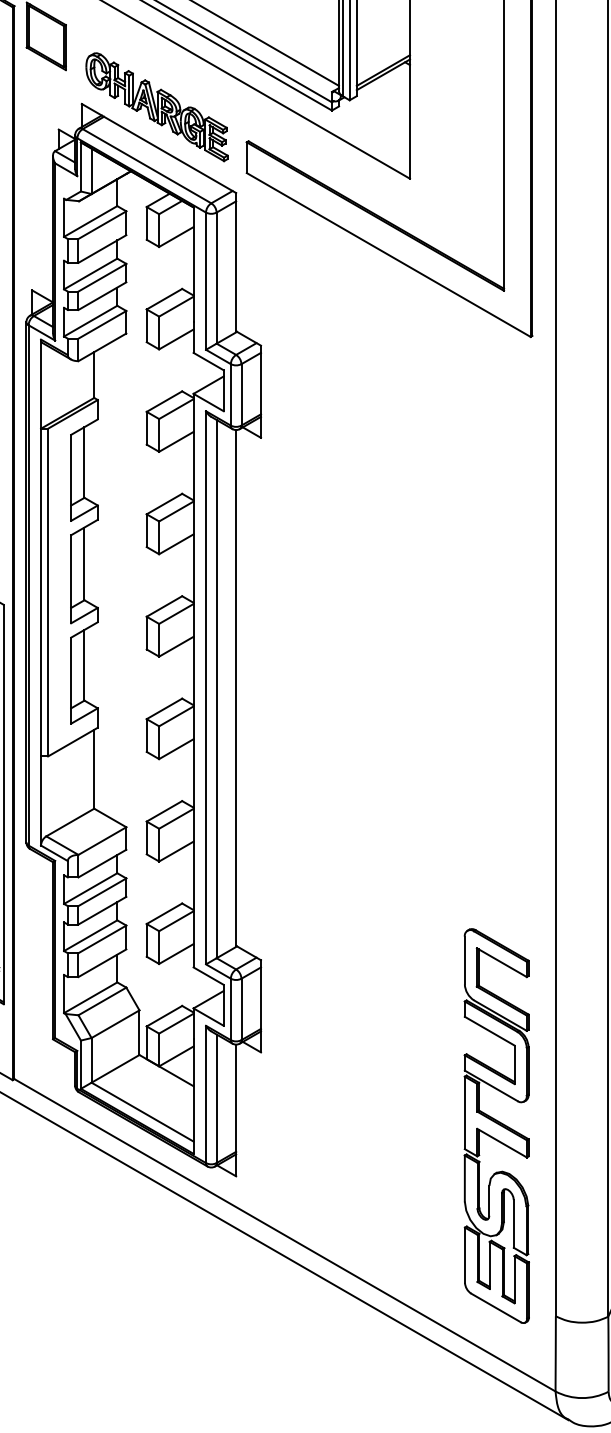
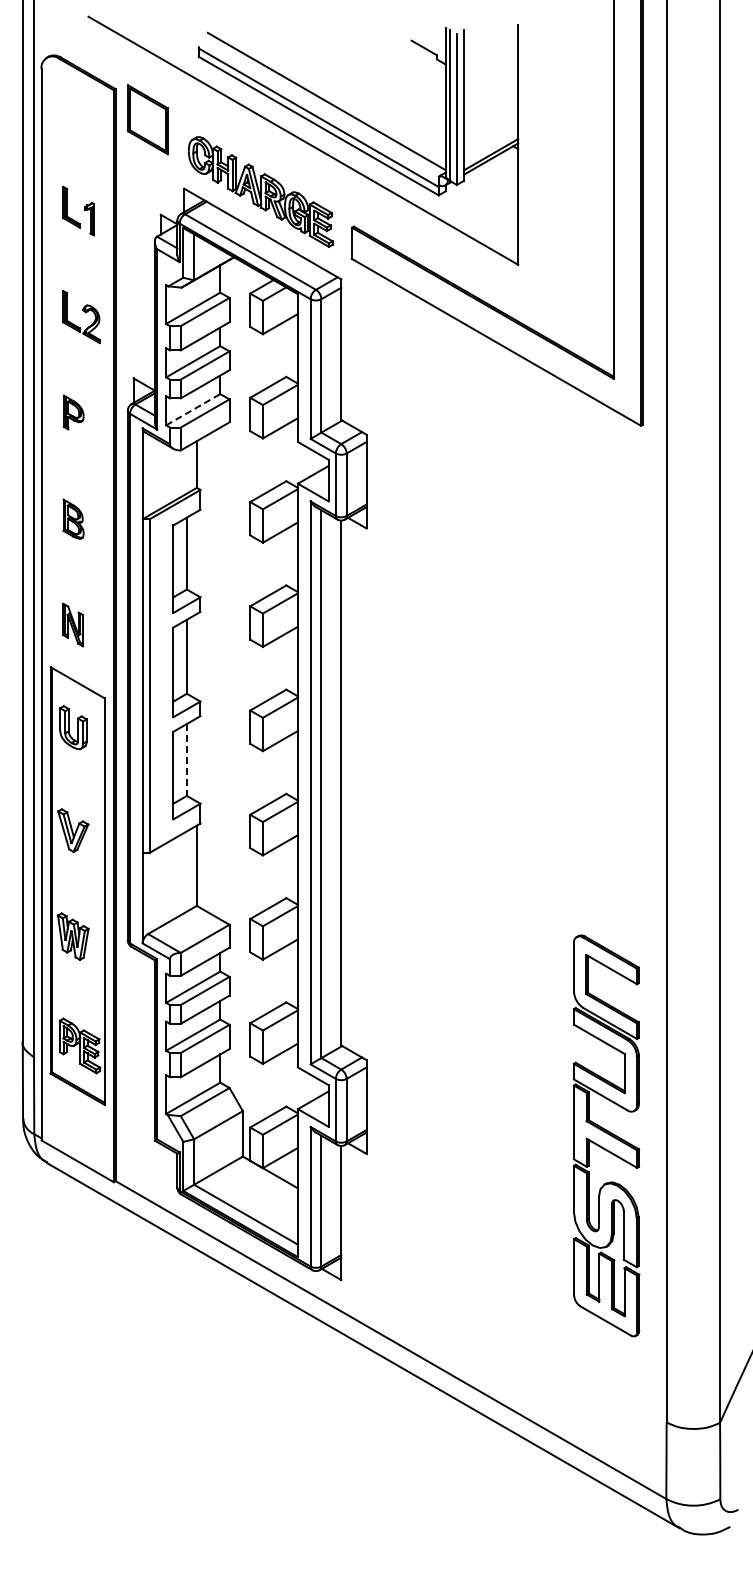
line: (90, 320) -> (193, 409), solid -> dashed
line: (84, 664) -> (186, 759), solid -> dashed
part: (496, 1125) -> (606, 1135), moved

